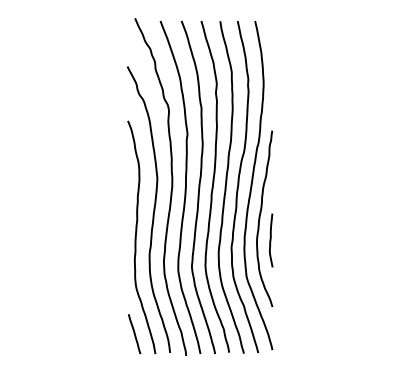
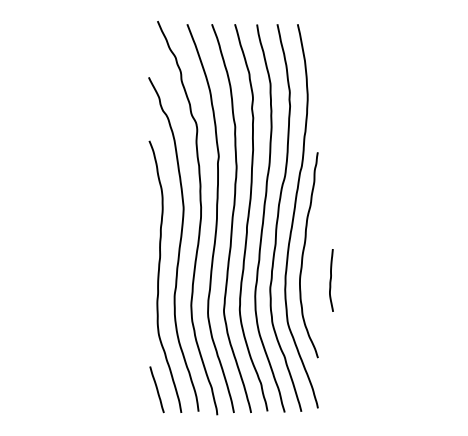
curve: (271, 240) -> (331, 280), moved

